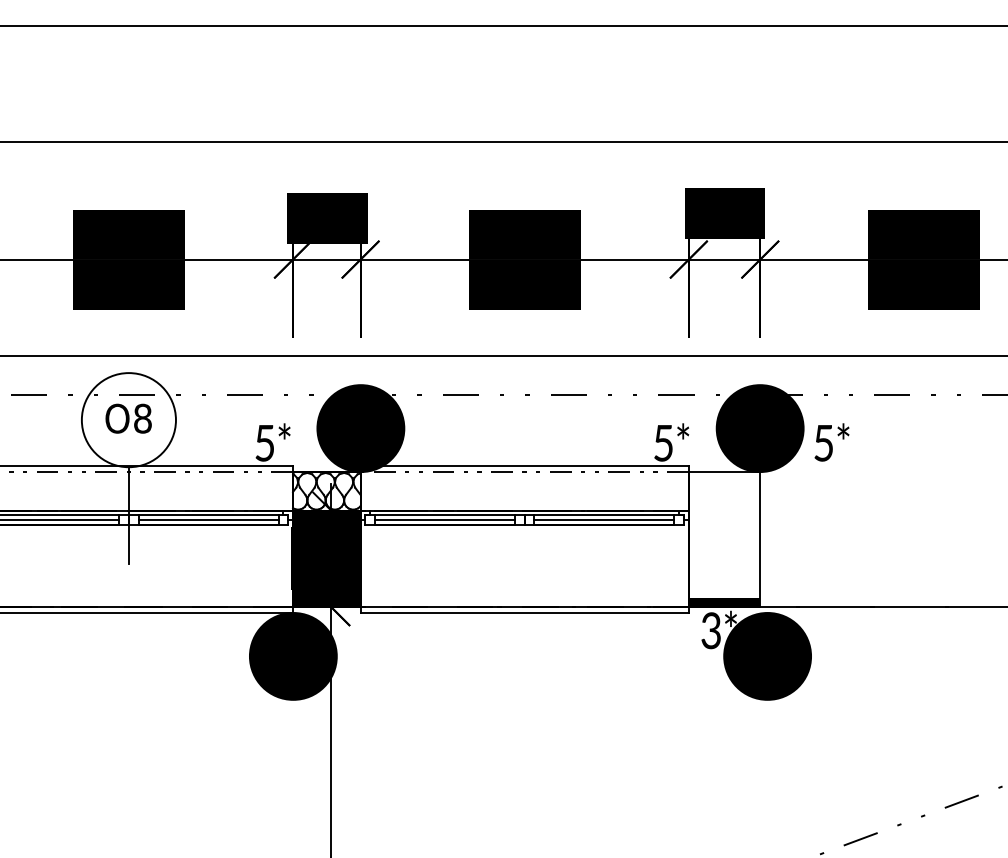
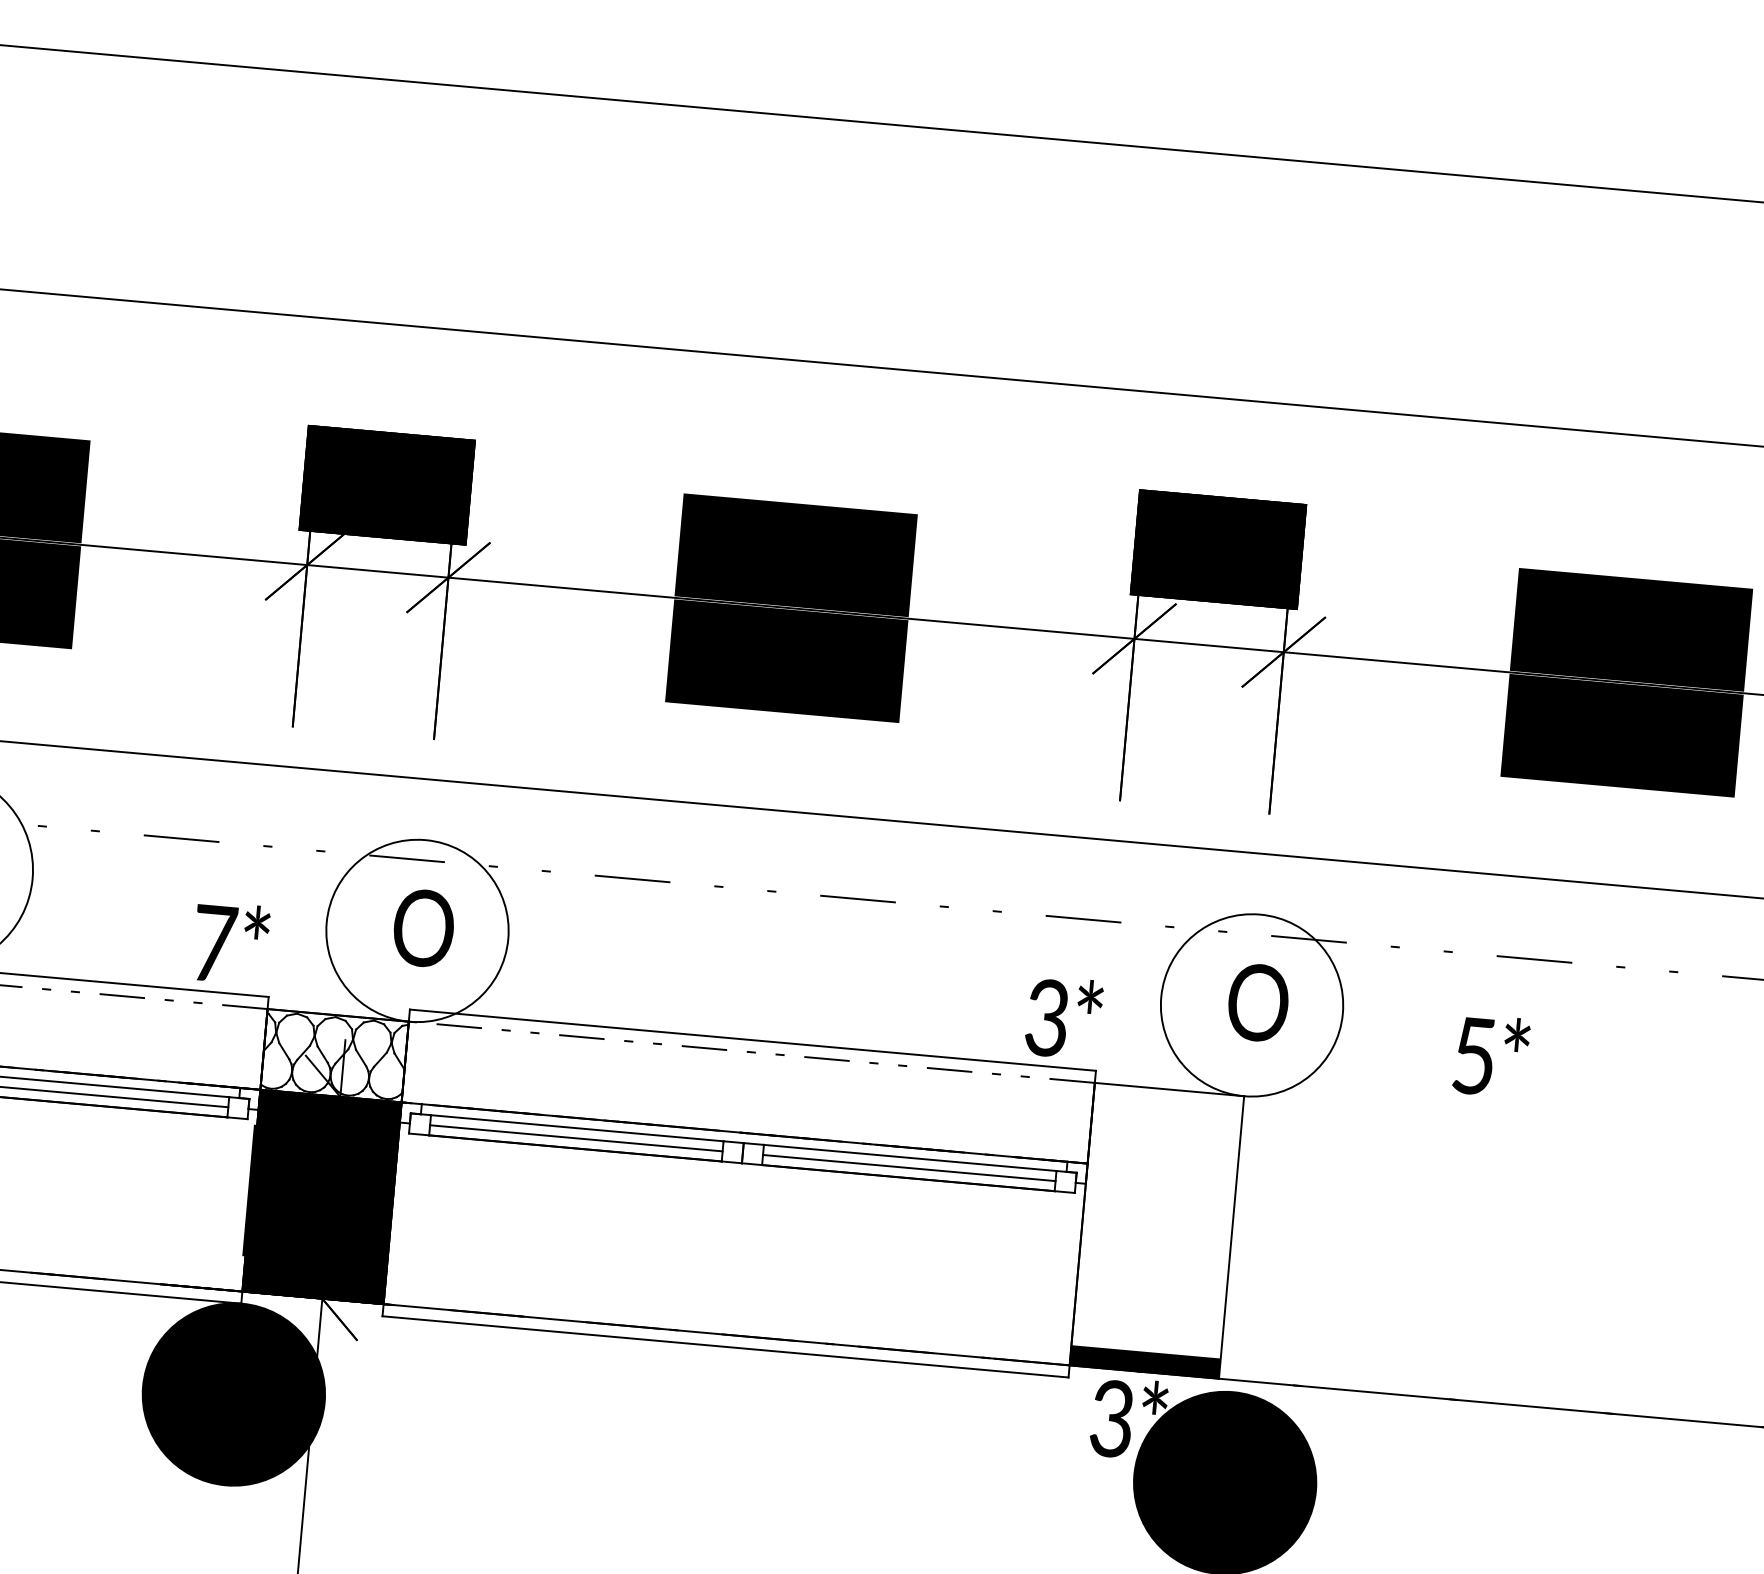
fill: (360, 428) -> (416, 930), removed
fill: (759, 428) -> (1250, 1005), removed
text: (662, 442) -> (1045, 1016), 5 -> 3
text: (831, 442) -> (1490, 1055), moved
text: (265, 443) -> (215, 944), 5 -> 7

